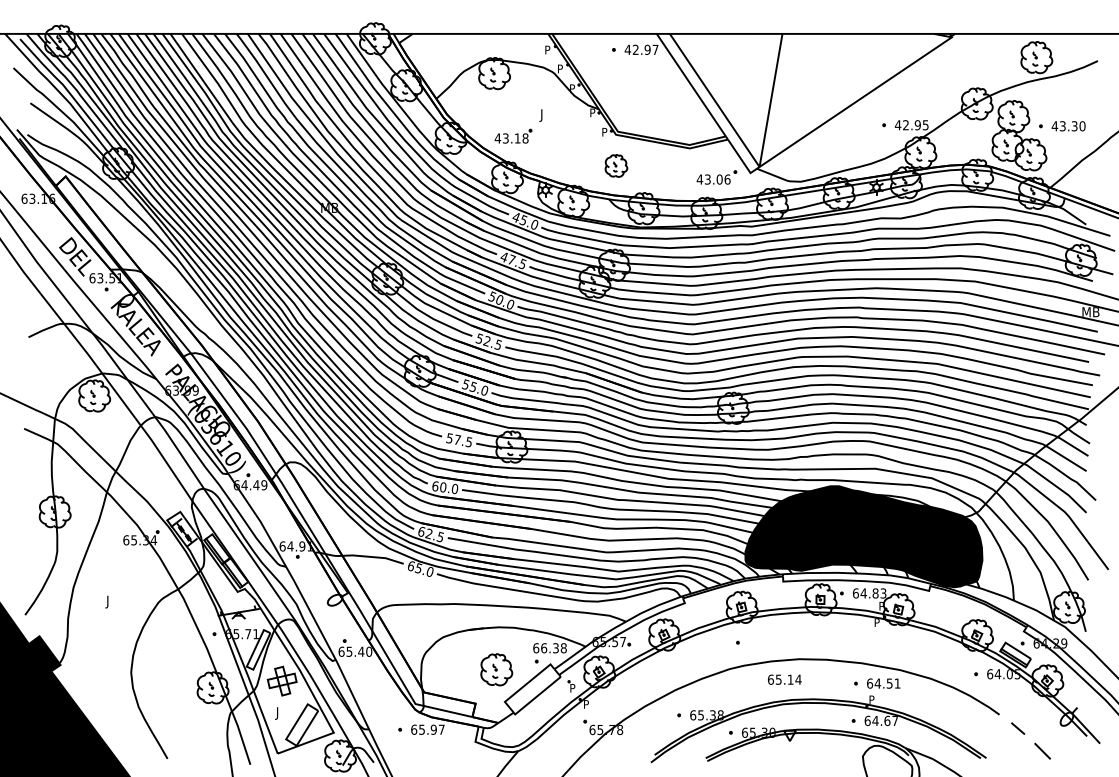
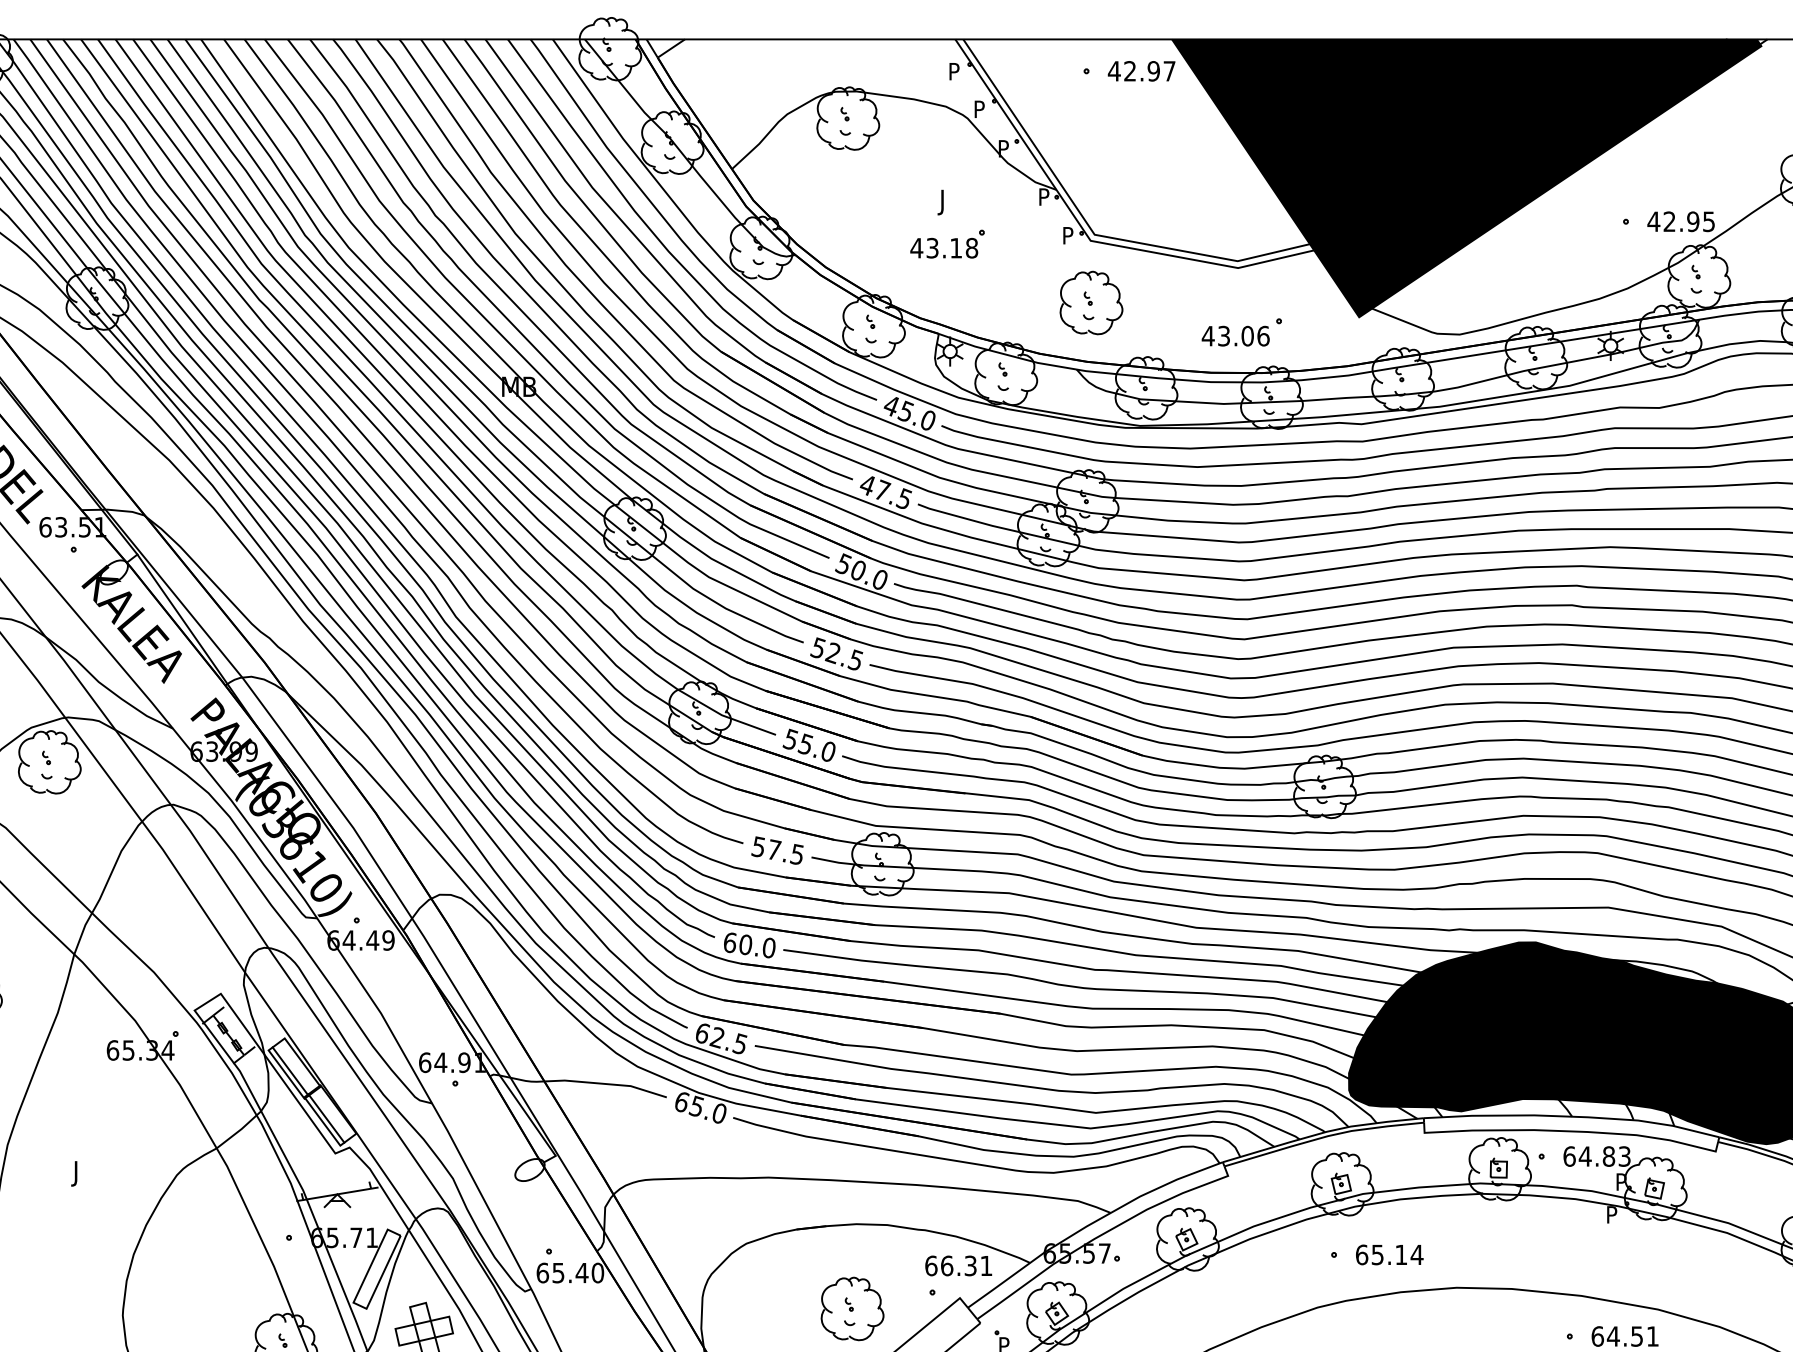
fill: (803, 103) -> (1464, 178), added
part: (513, 135) -> (947, 242), moved
part: (616, 165) -> (1091, 302), size x1.43
part: (716, 177) -> (1241, 332), moved
text: (563, 648) -> (985, 1266), 66.38 -> 66.31
text: (784, 679) -> (1389, 1254), moved

